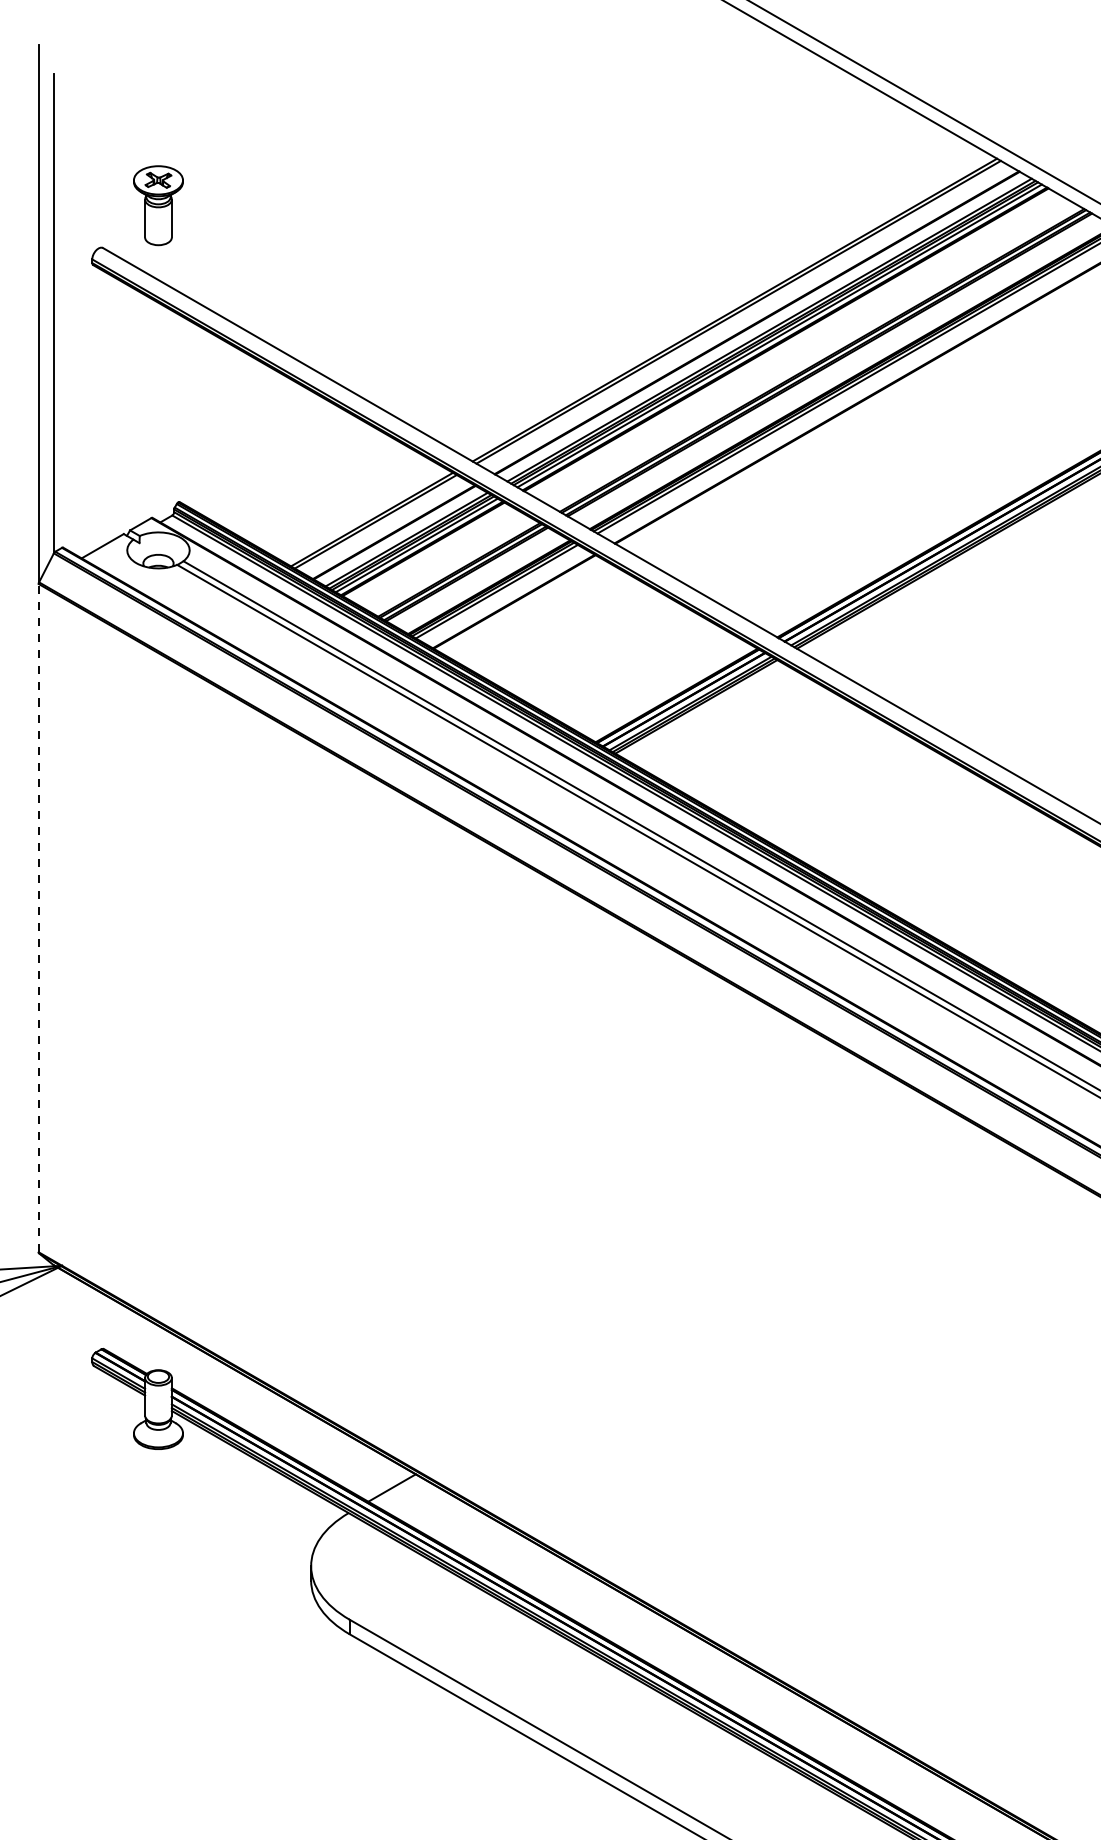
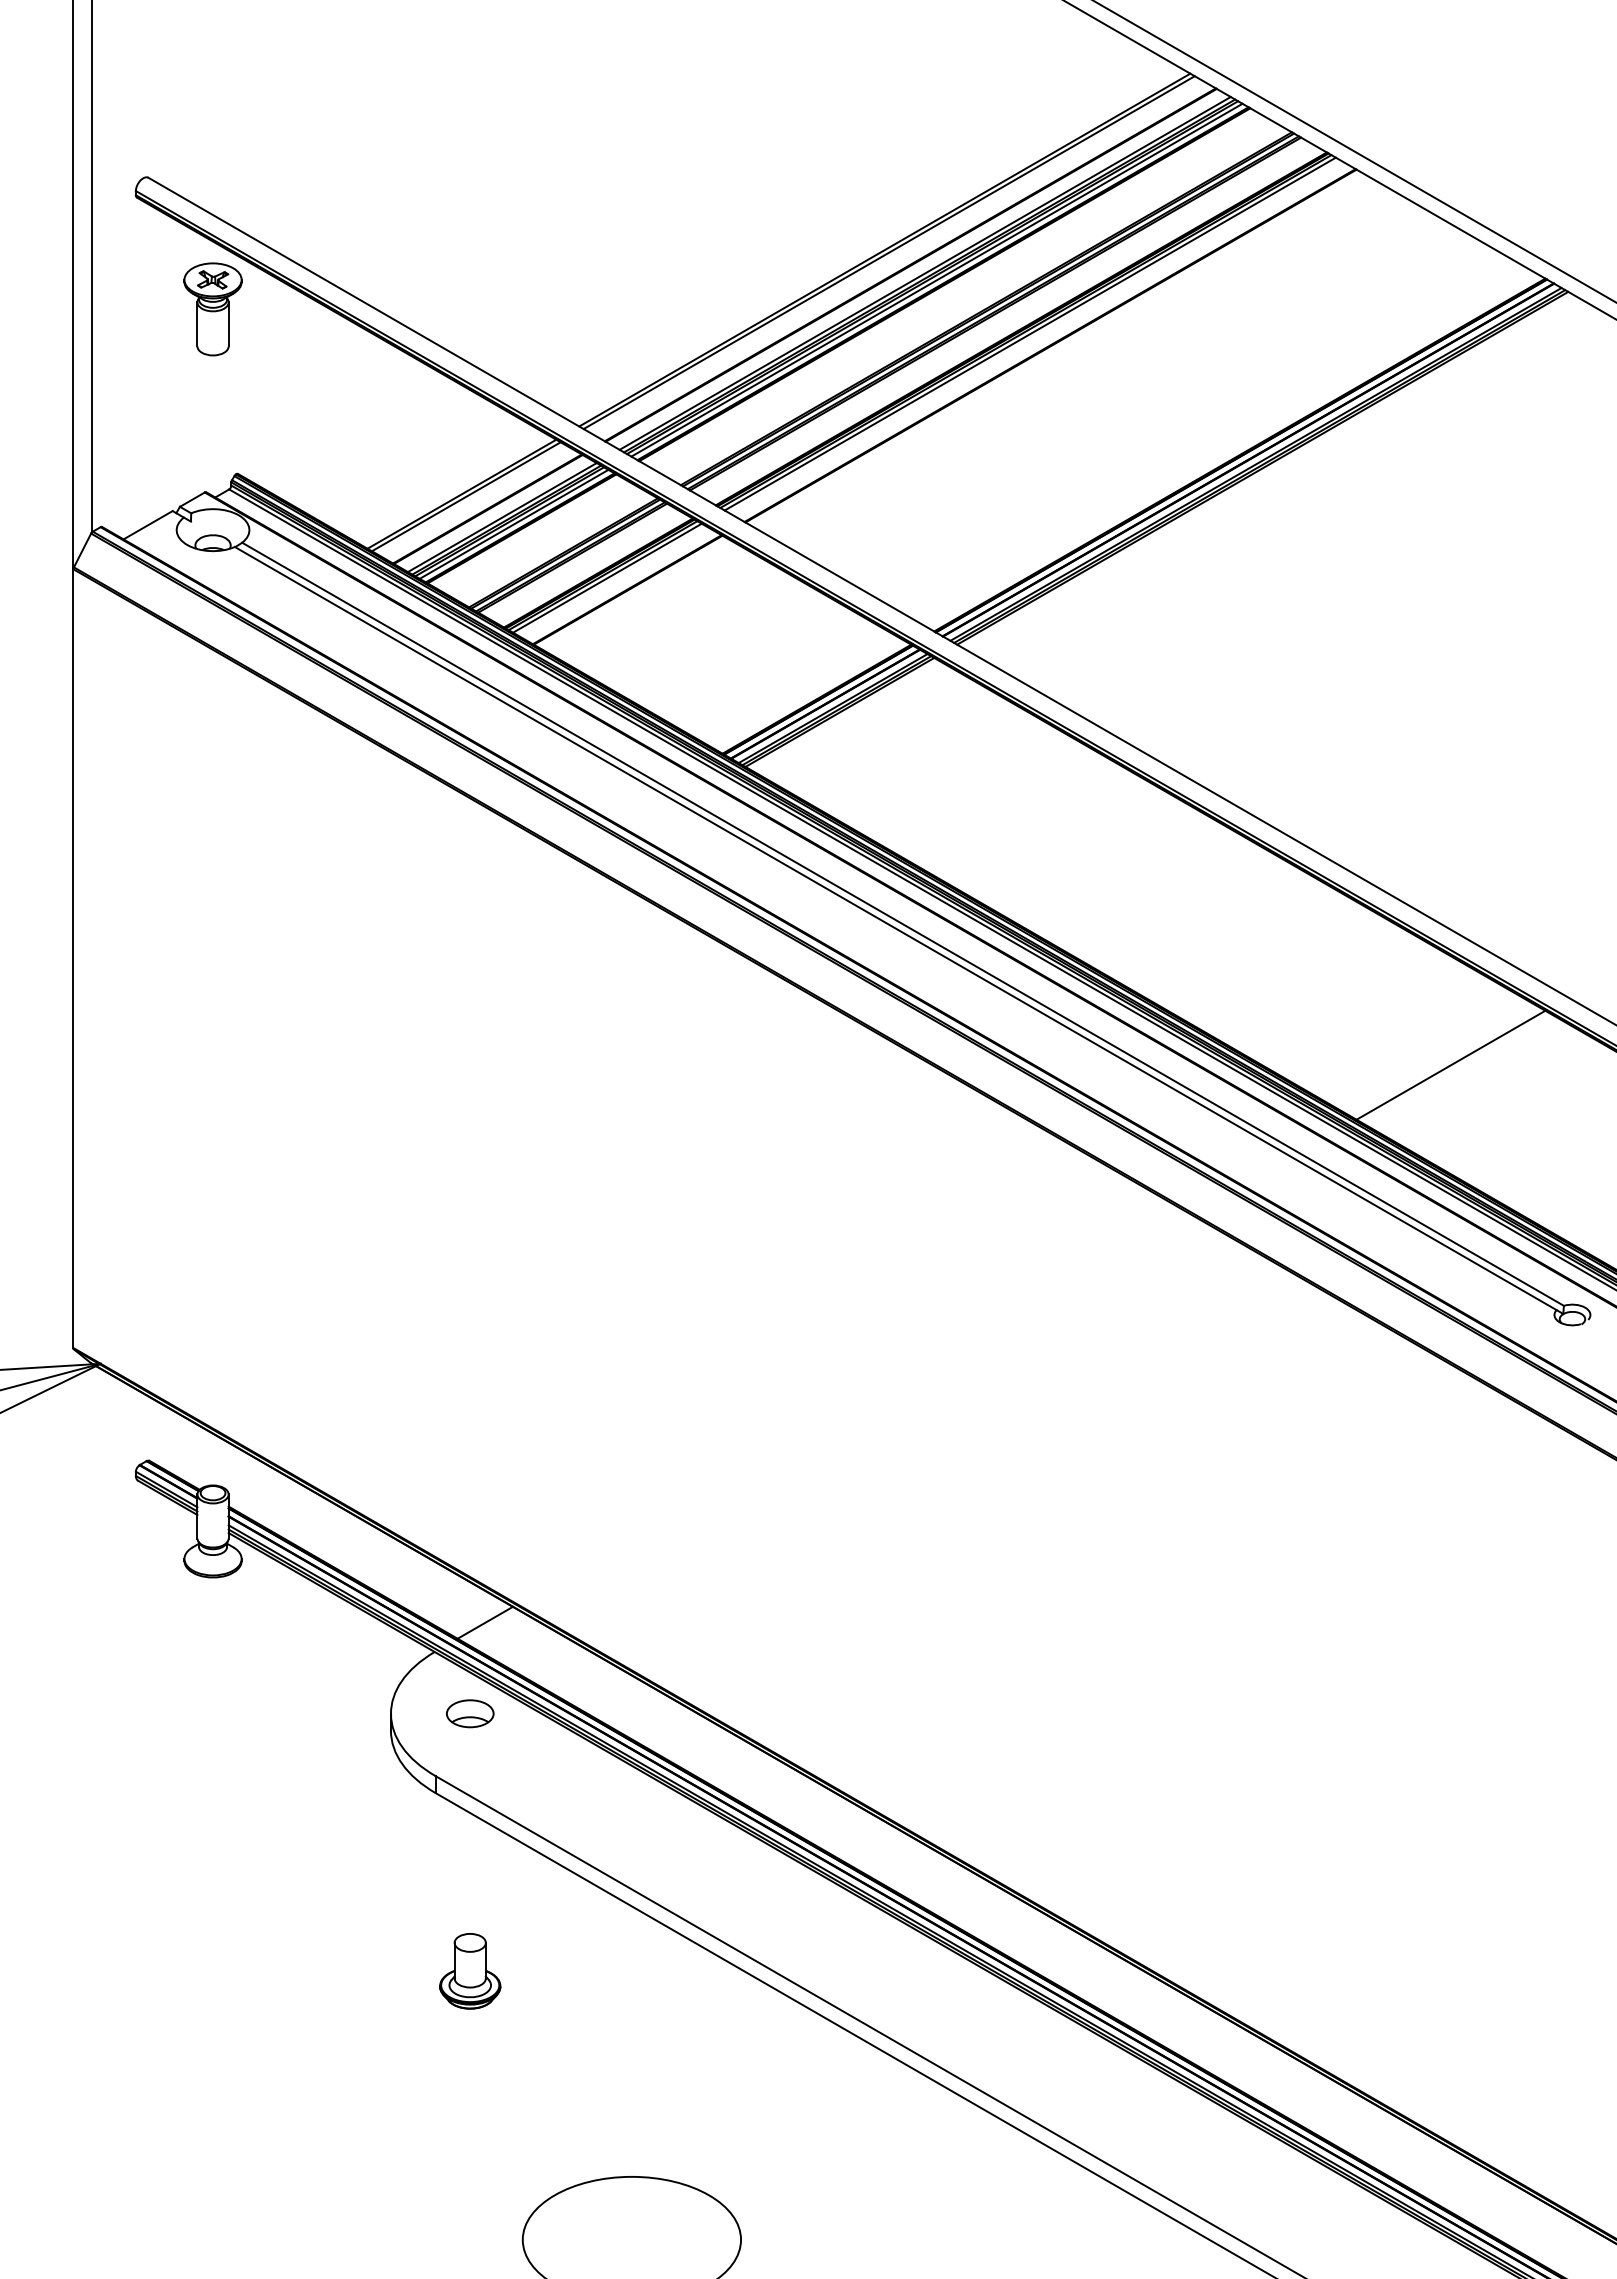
part: (158, 205) -> (212, 309), moved
line: (38, 918) -> (73, 958), dashed -> solid
part: (379, 1565) -> (470, 1713), added
part: (379, 1787) -> (470, 1971), added

